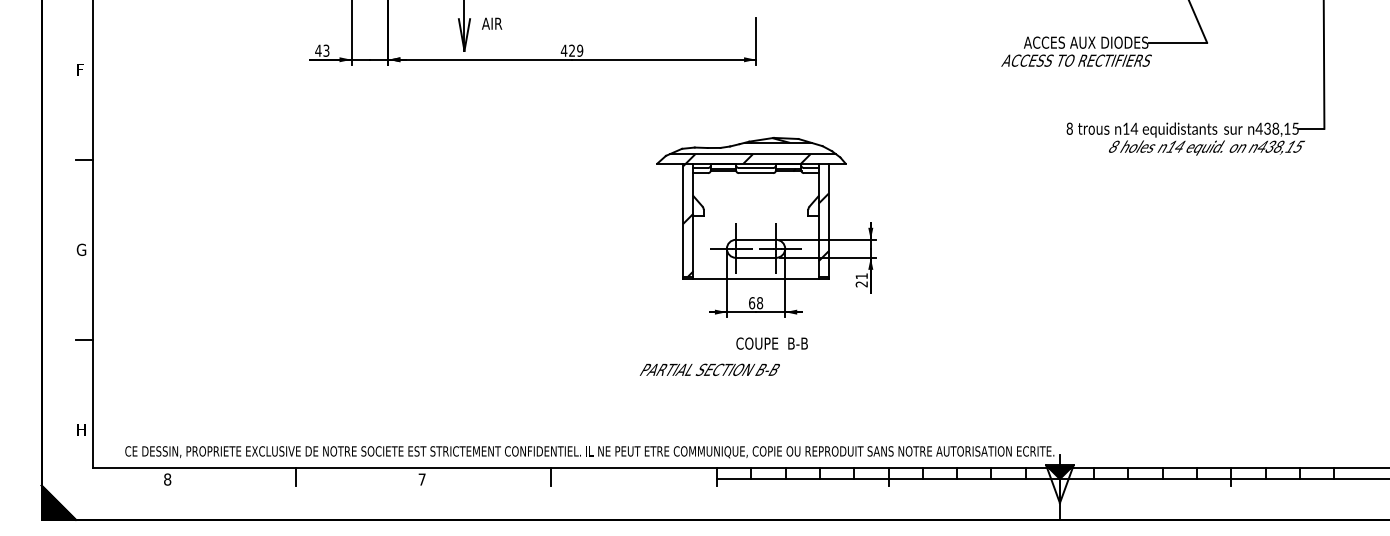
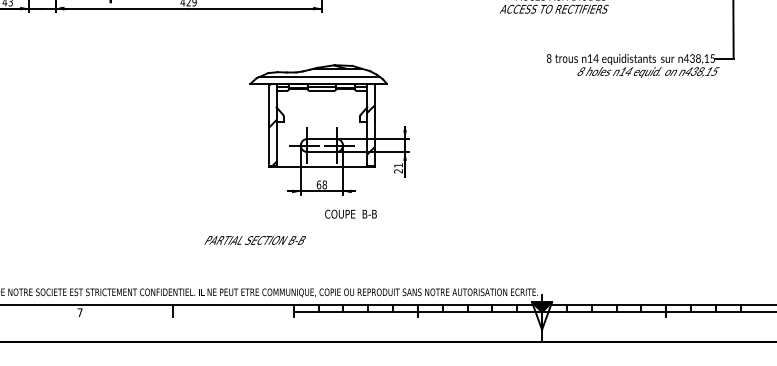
hatch: (747, 158) -> (315, 80), removed
text: (771, 343) -> (350, 214), moved
text: (709, 369) -> (254, 240), moved

